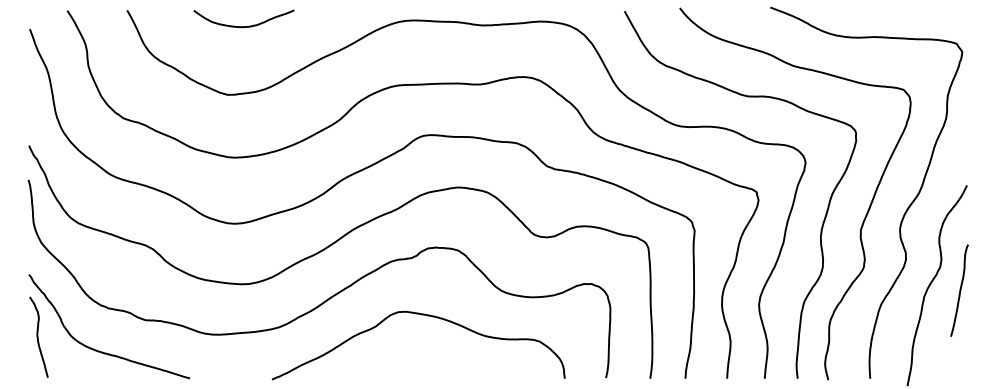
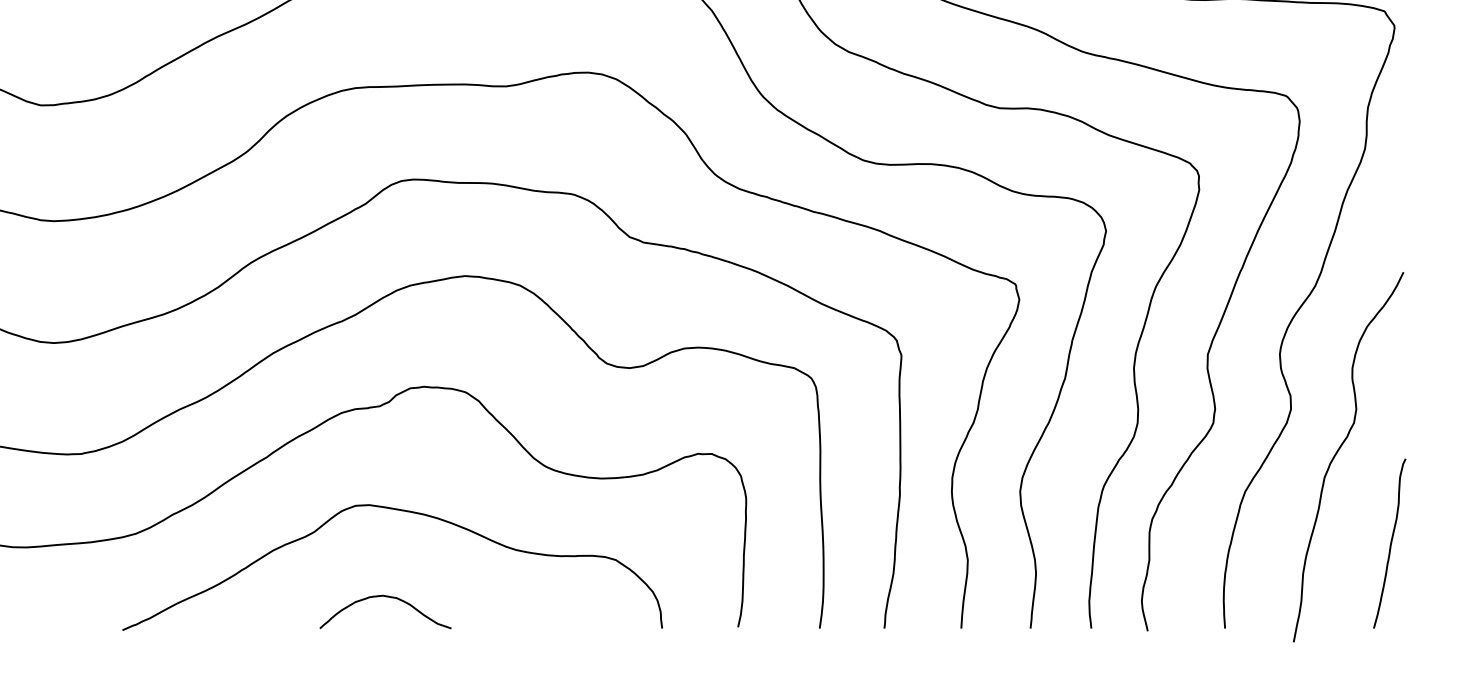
curve: (959, 290) -> (1389, 543), moved
curve: (415, 362) -> (387, 598), added

